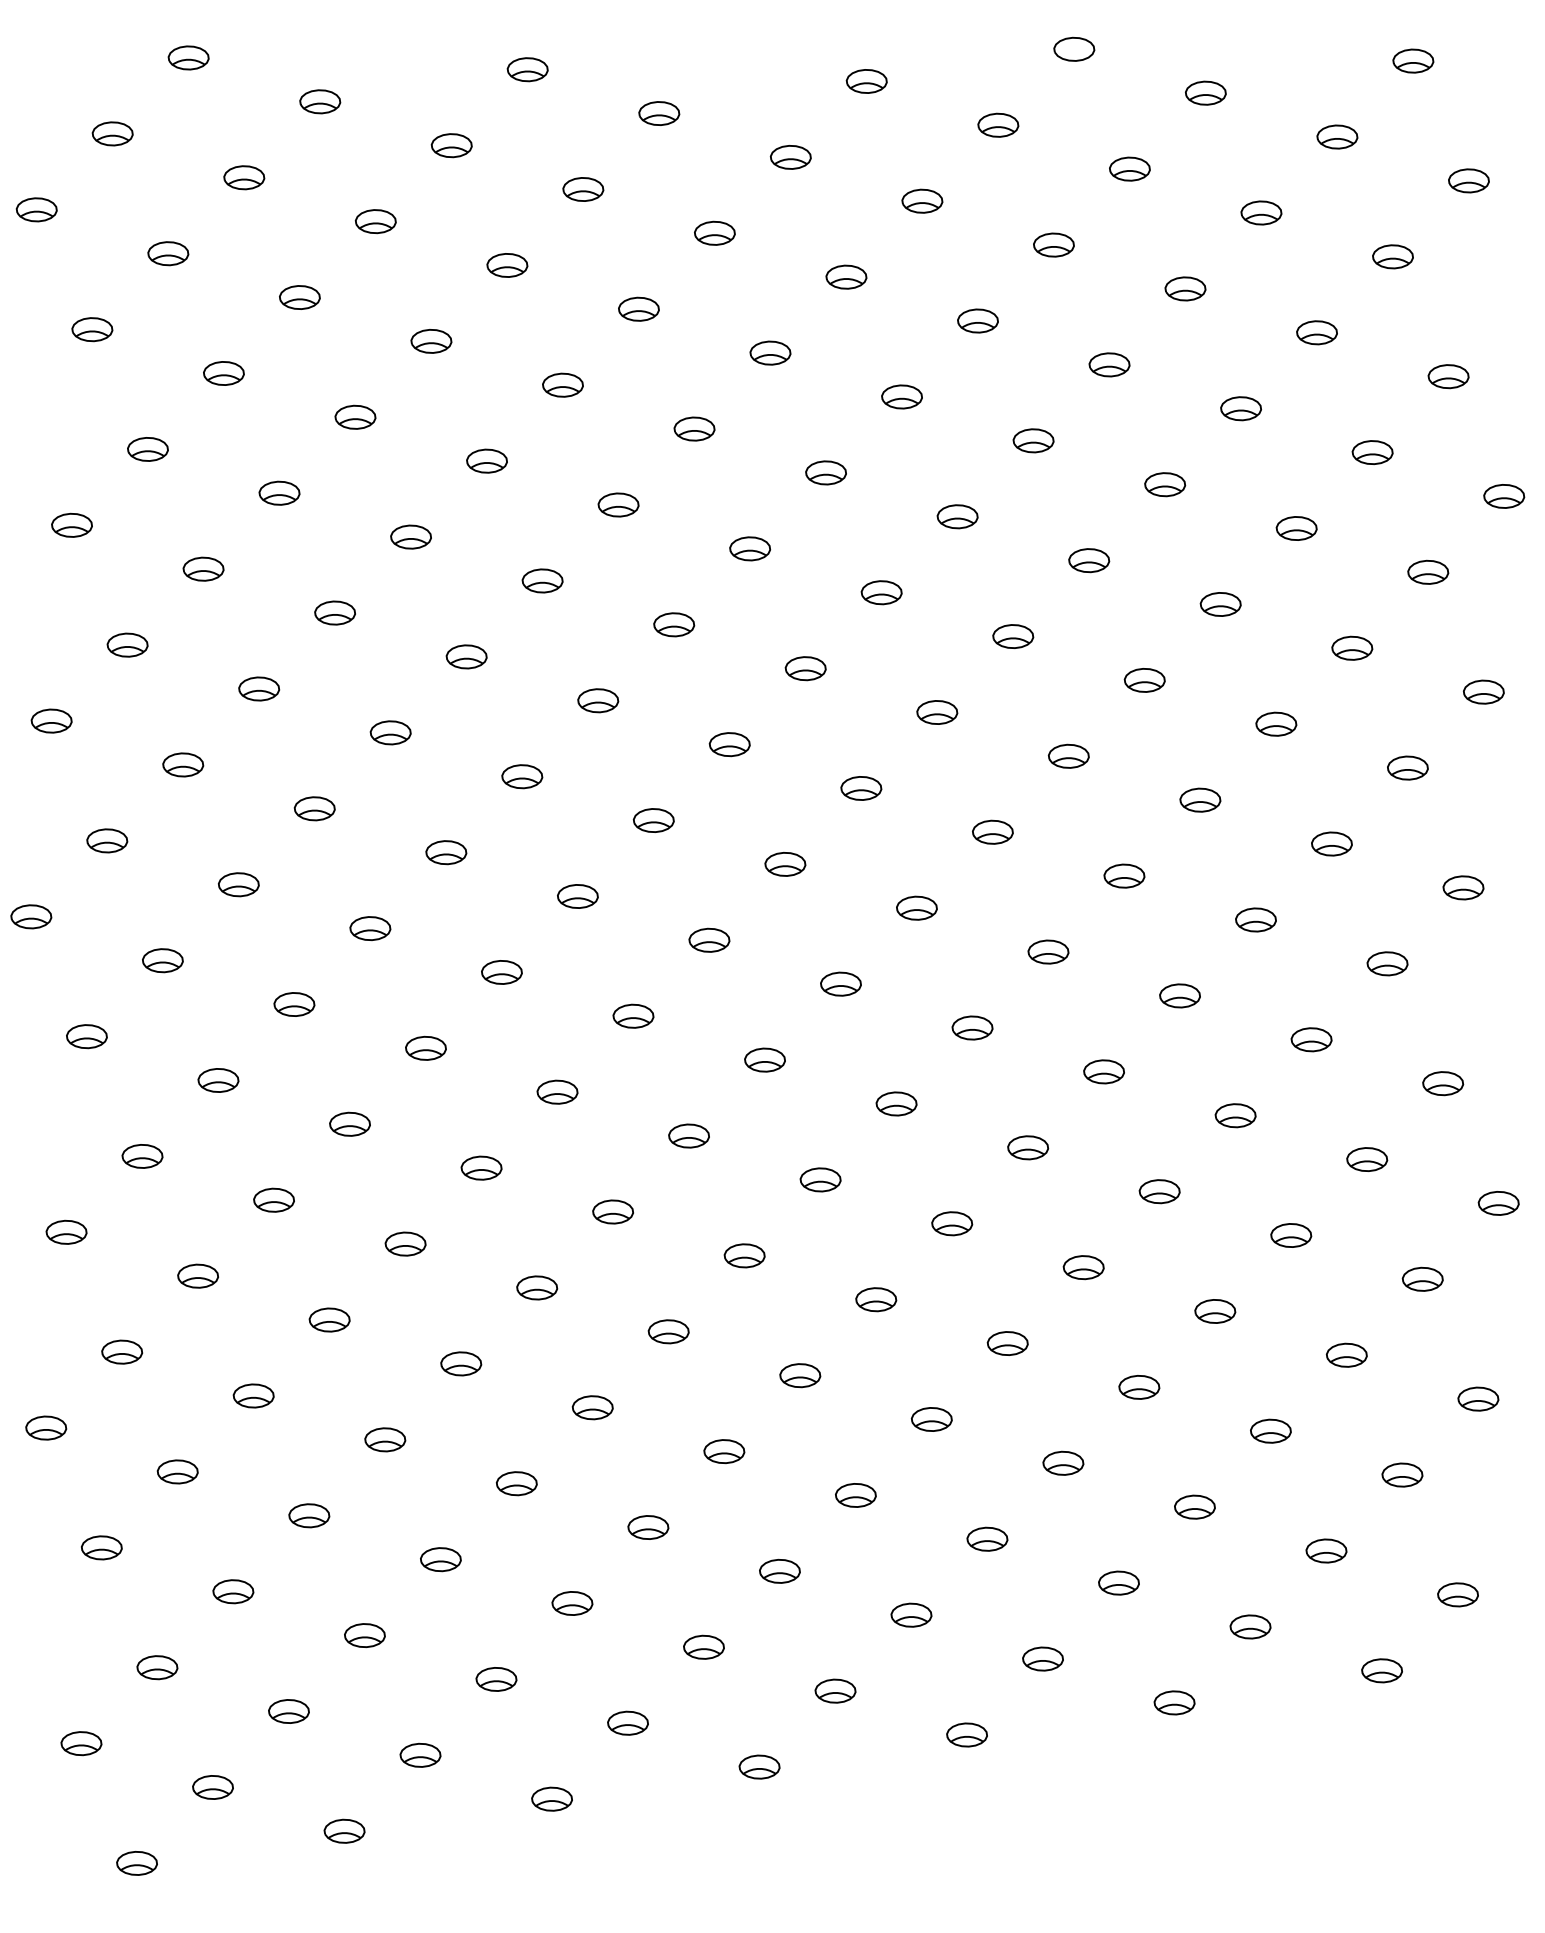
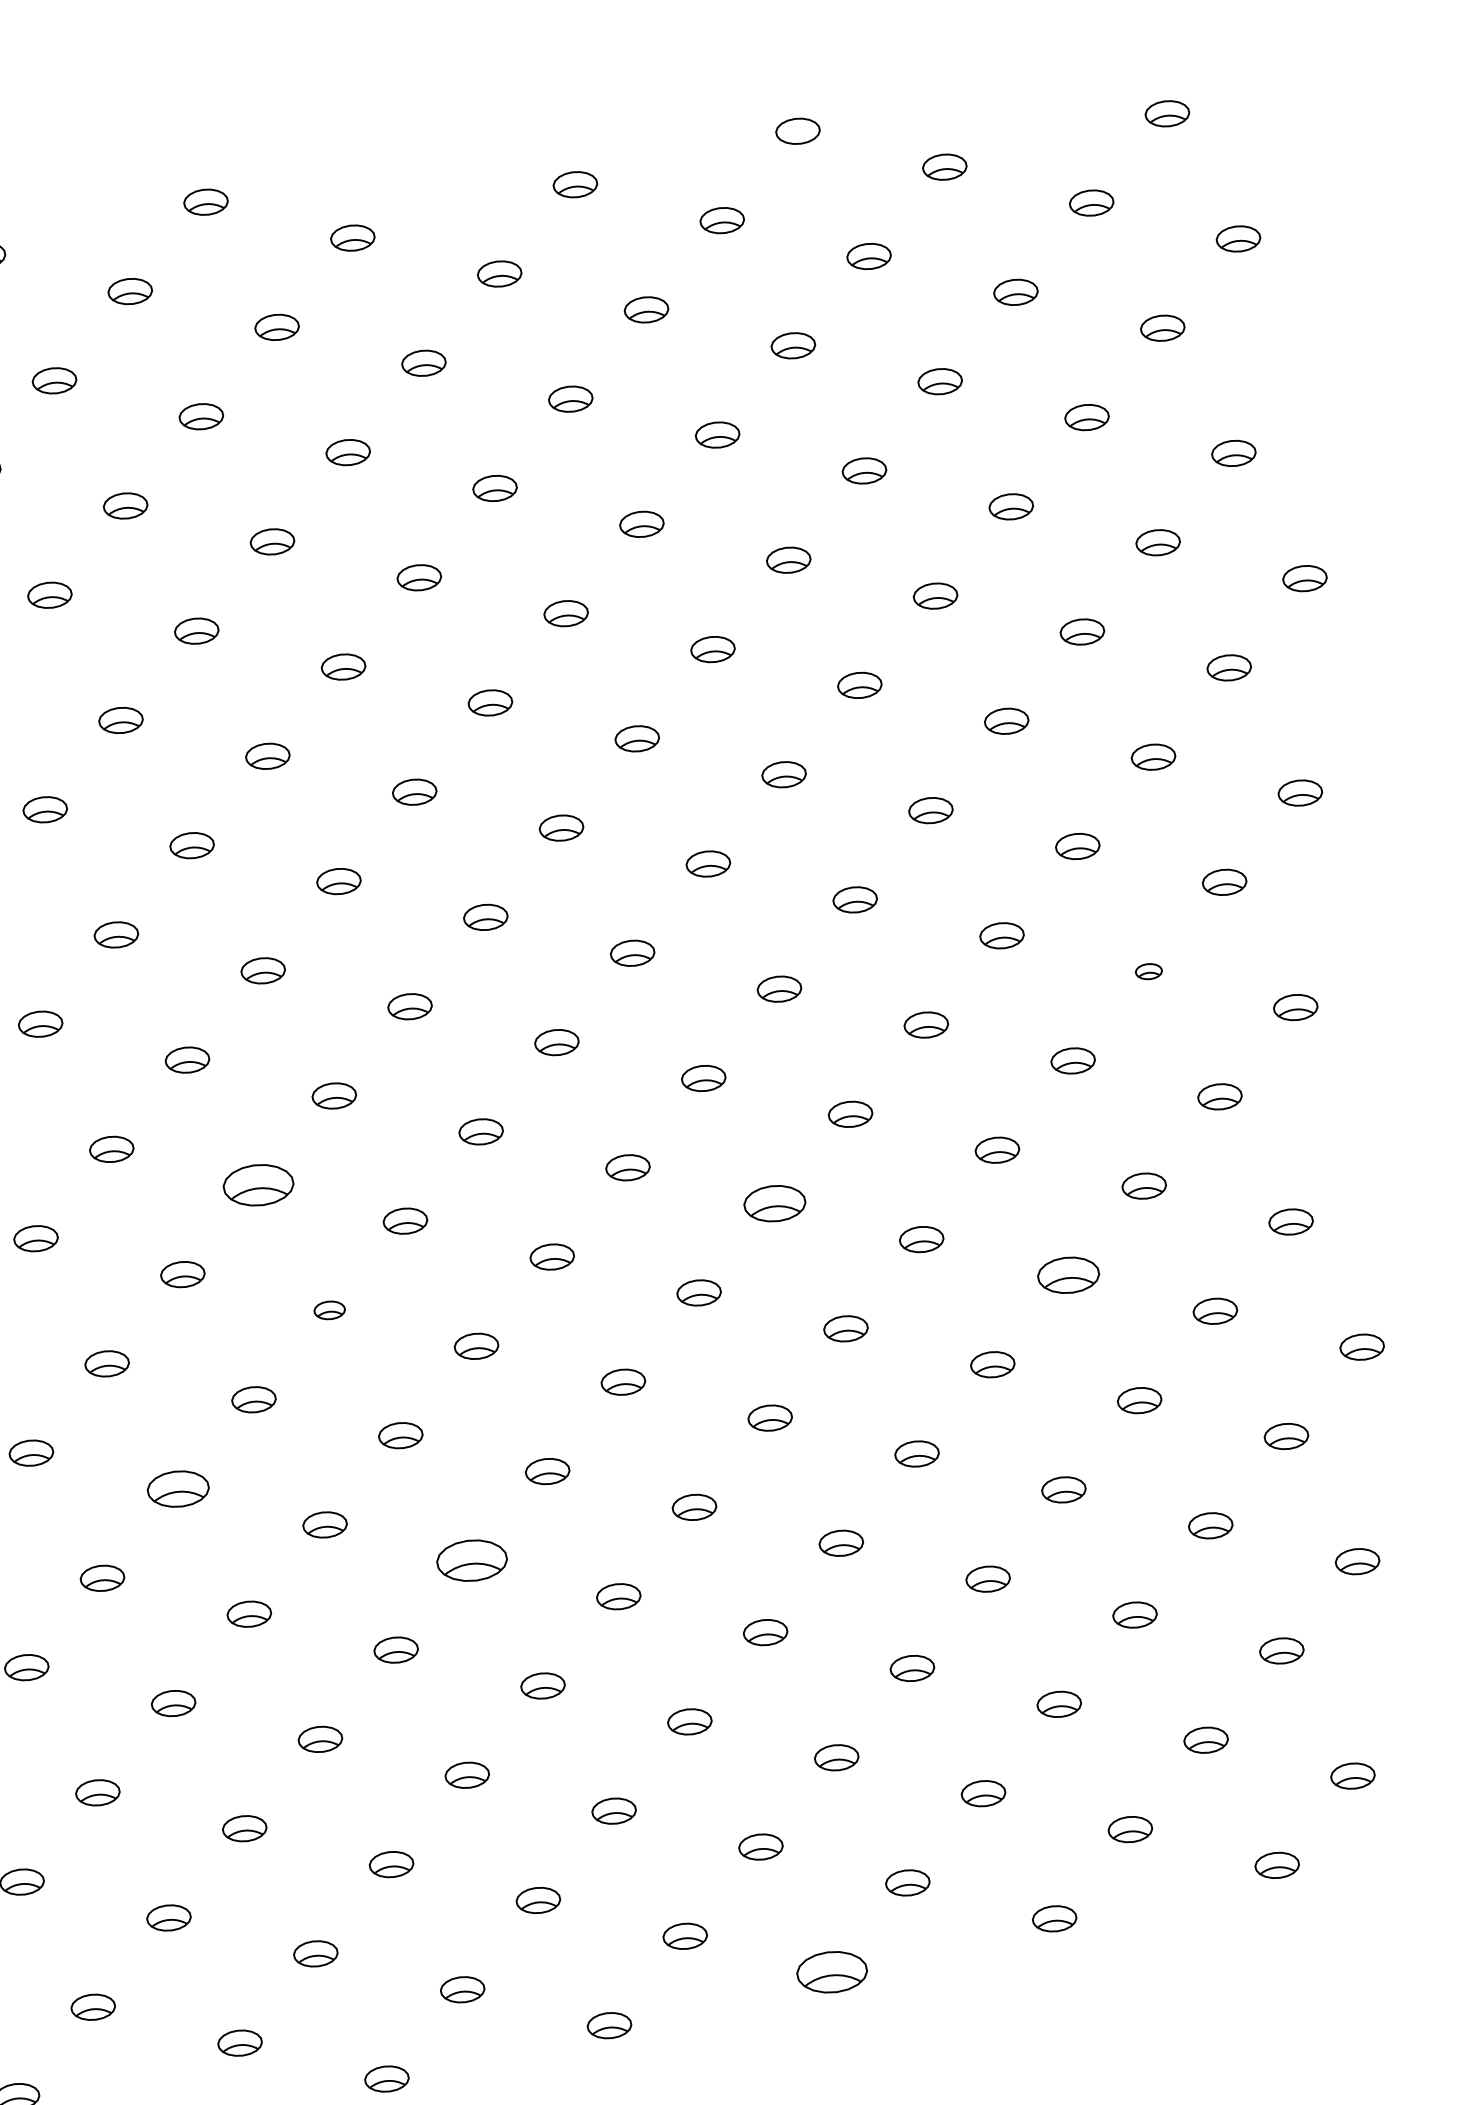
part: (1331, 843) -> (1148, 971), size x0.6
part: (501, 972) -> (258, 1185), size x1.6
part: (972, 1027) -> (774, 1203), size x1.4
part: (557, 1091) -> (329, 1309), size x0.7
part: (1235, 1115) -> (1068, 1275), size x1.4
part: (405, 1243) -> (178, 1488), size x1.4
part: (668, 1331) -> (471, 1560), size x1.6
part: (966, 1734) -> (831, 1971), size x1.6

